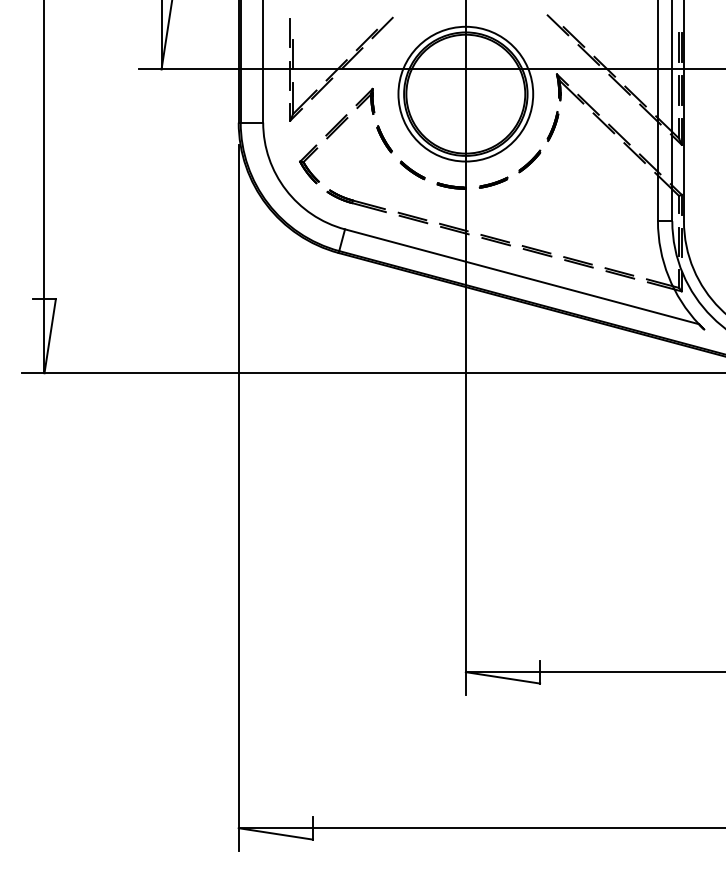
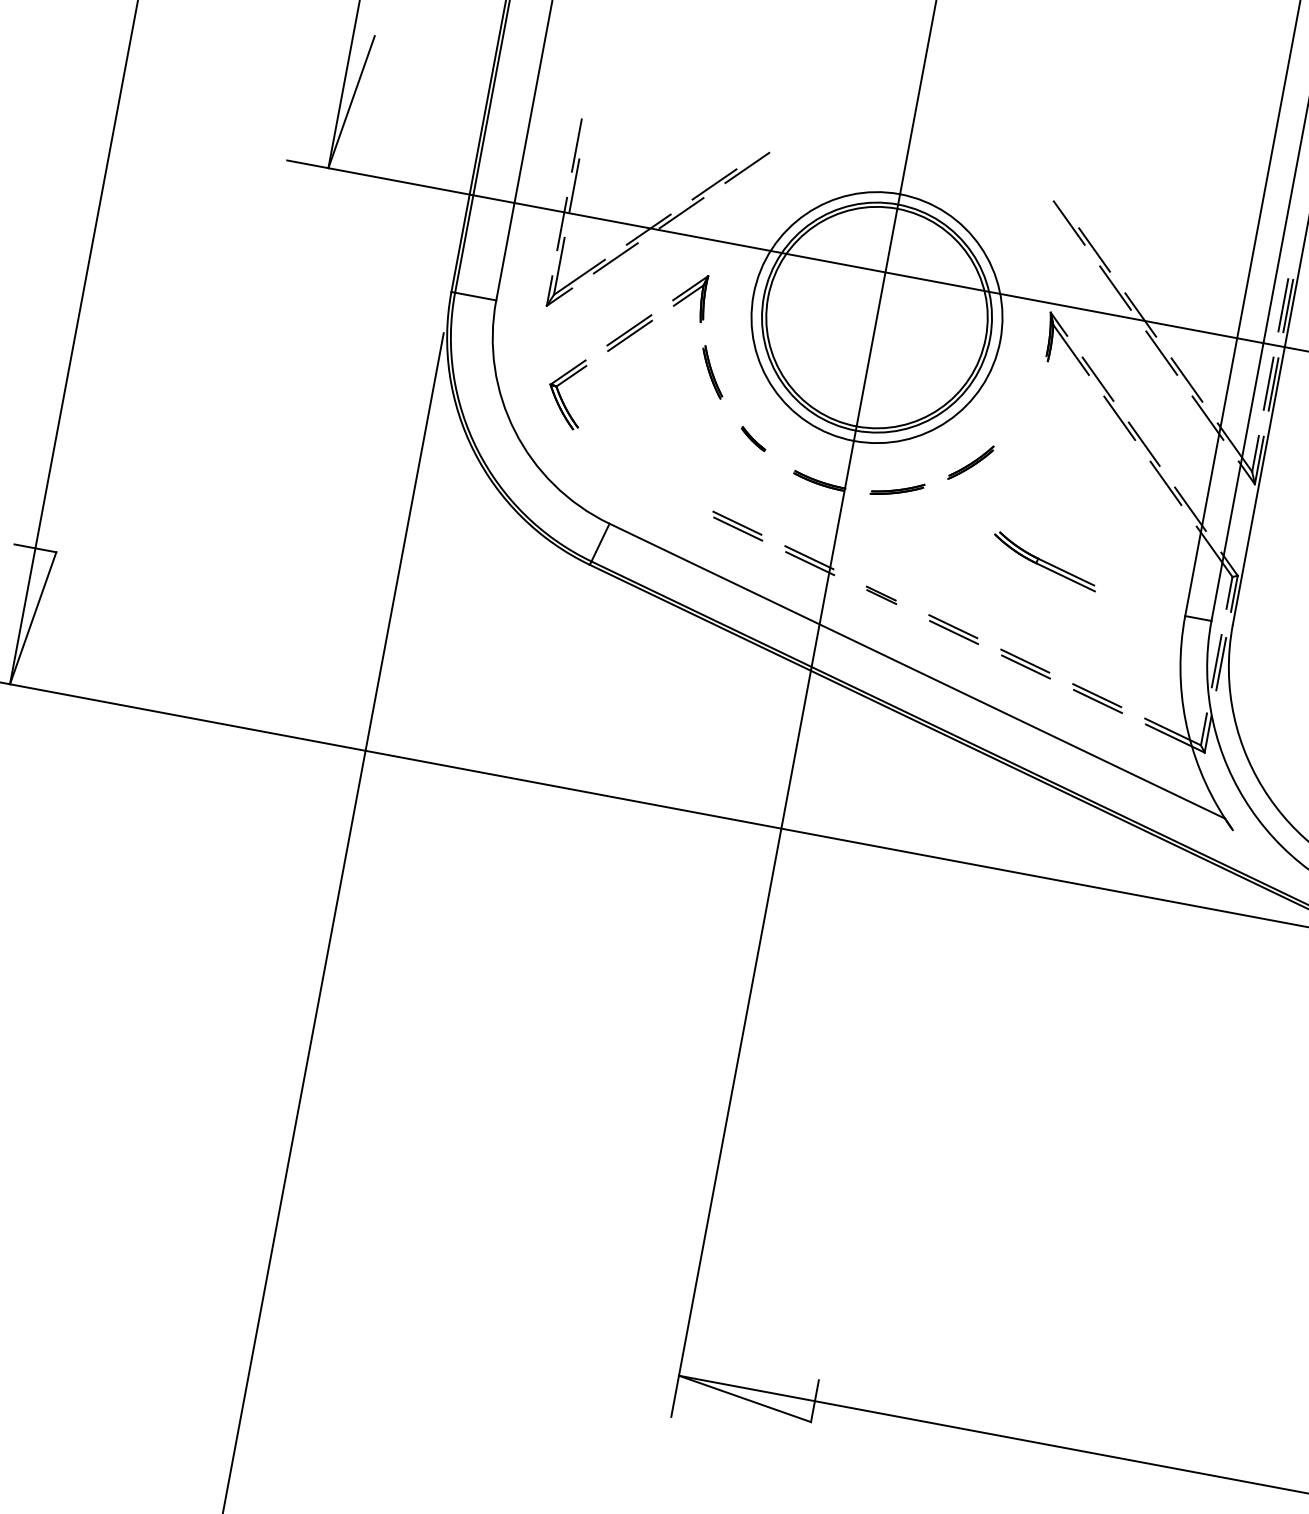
part: (552, 126) -> (1024, 406), removed
part: (412, 170) -> (753, 439), size x0.6
part: (356, 201) -> (1044, 561), moved
part: (495, 240) -> (881, 595), size x0.6

